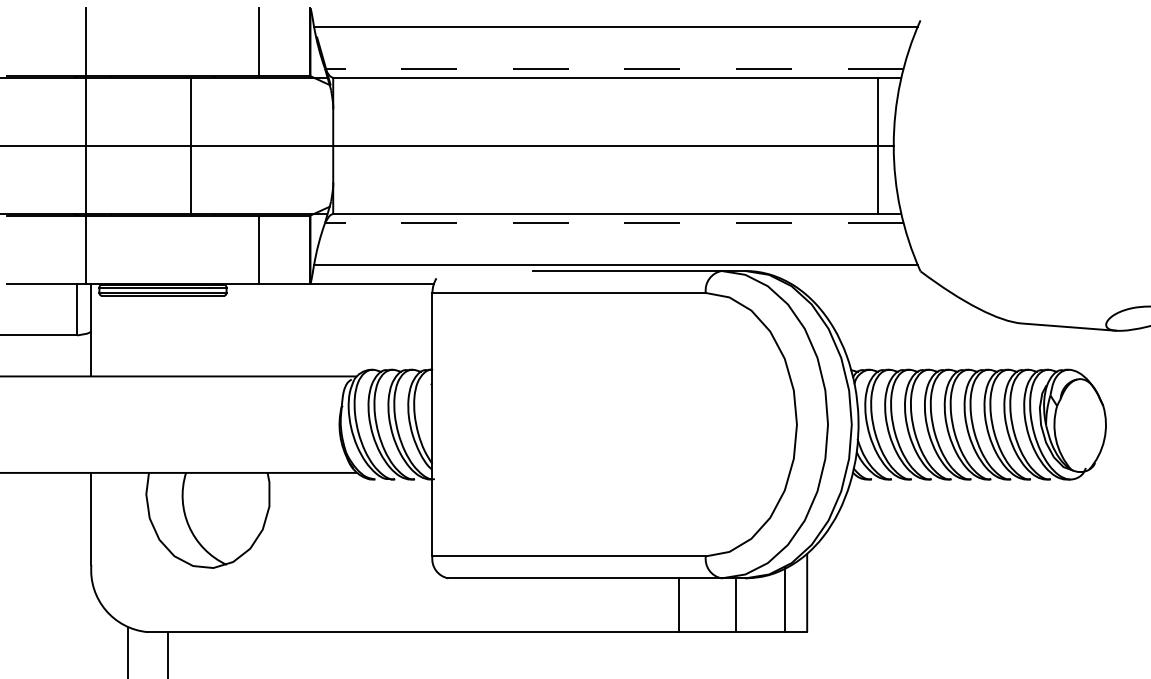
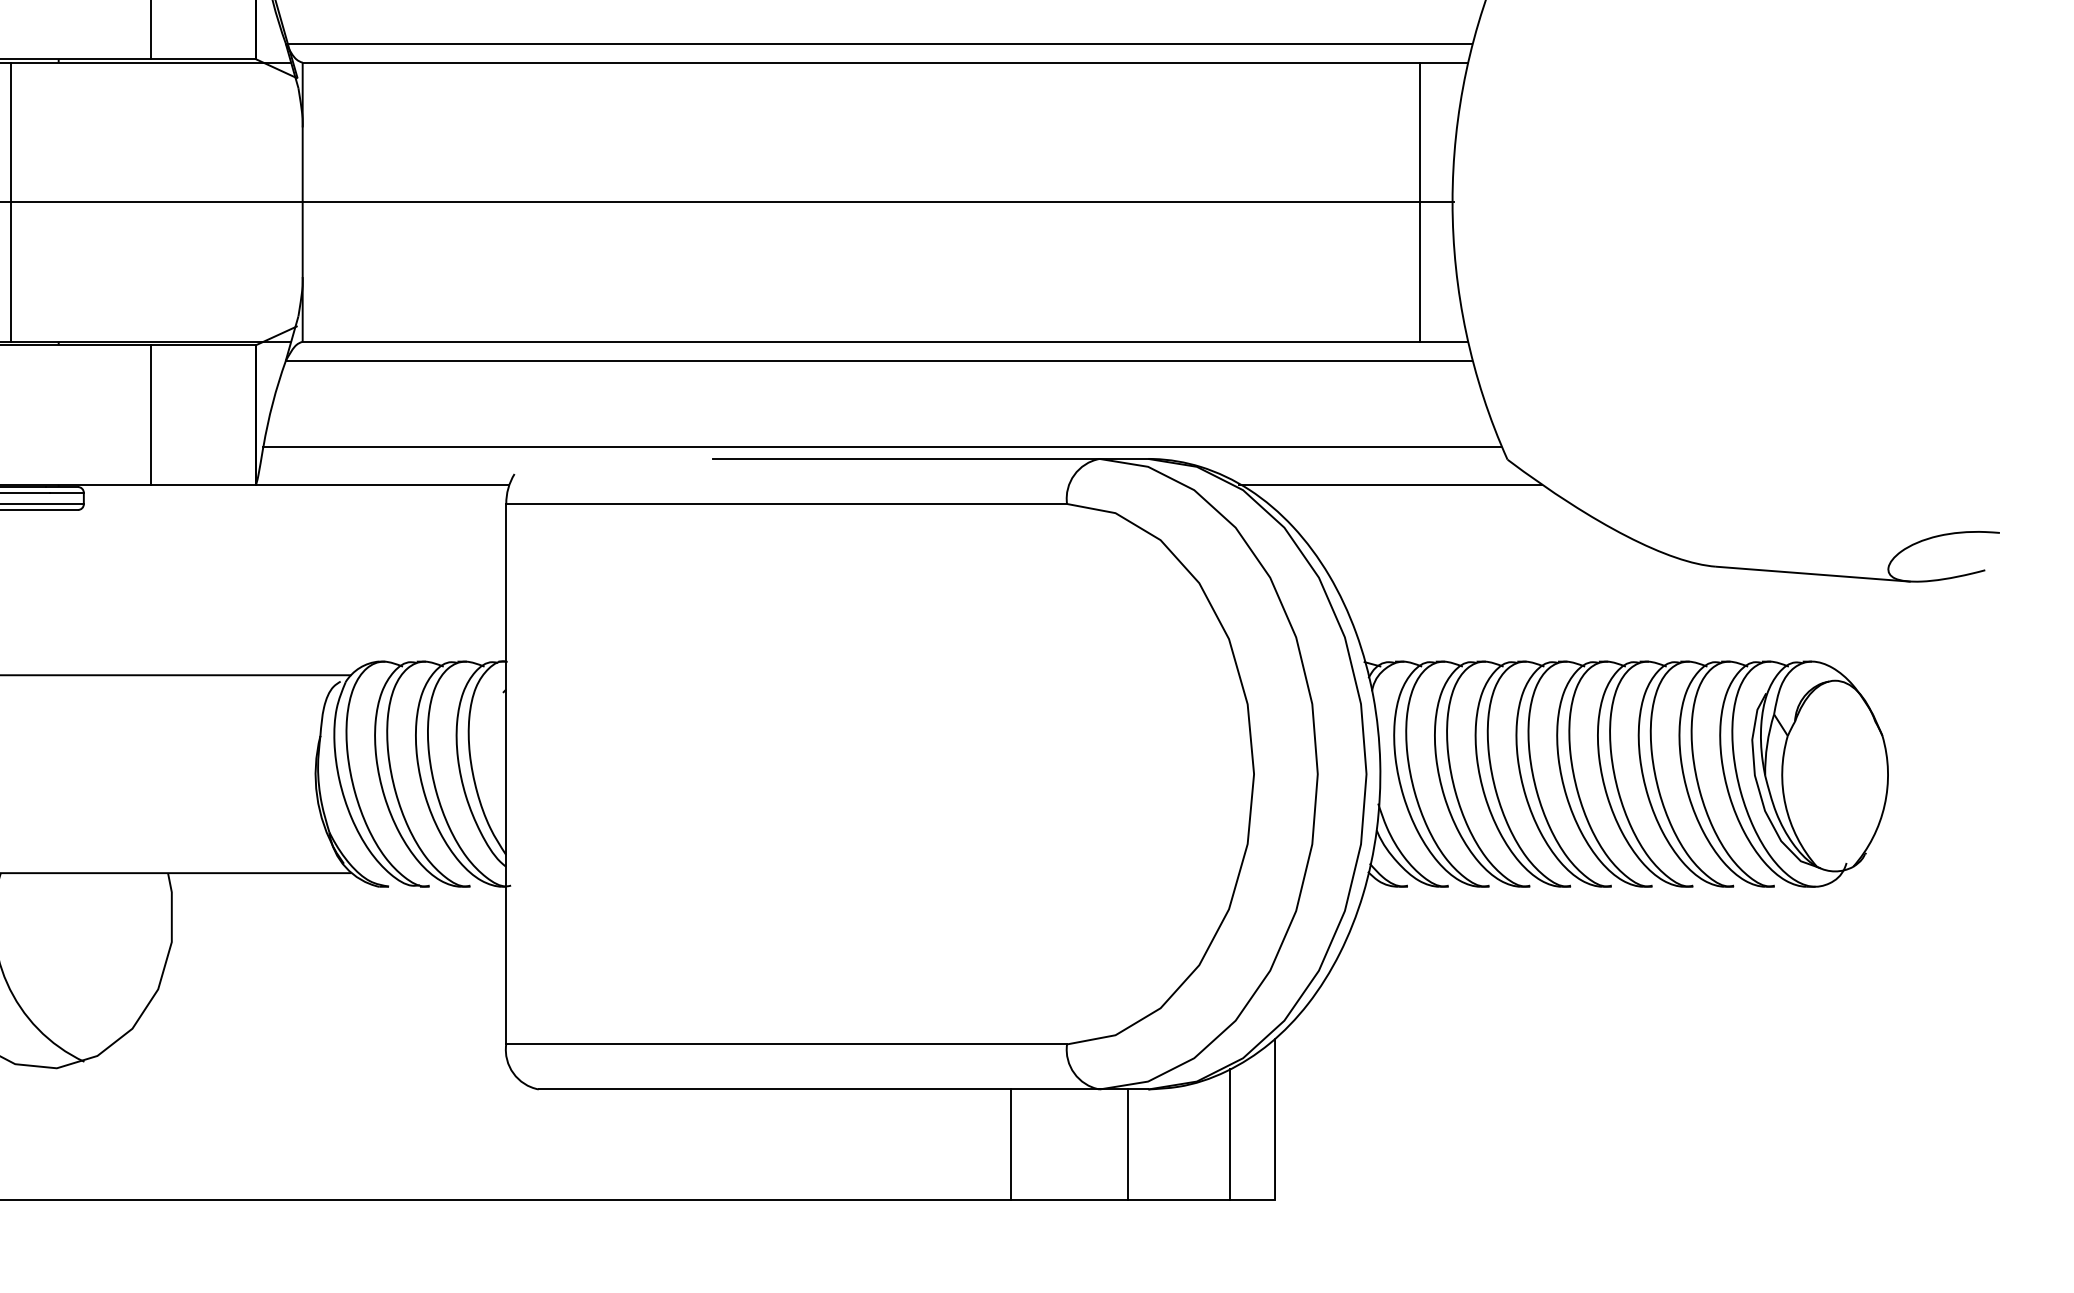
line: (613, 68) -> (877, 43), dashed -> solid
line: (613, 223) -> (877, 361), dashed -> solid
line: (863, 283) -> (1390, 484), added

